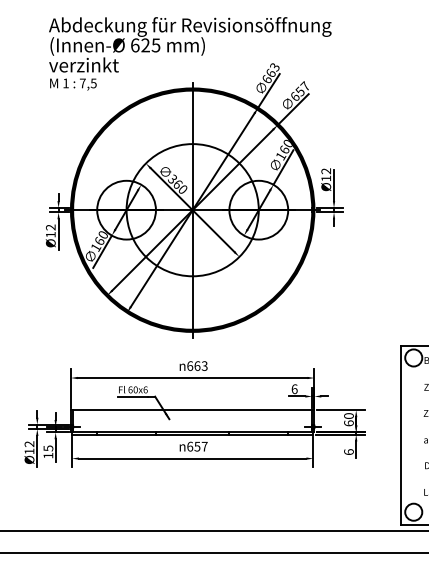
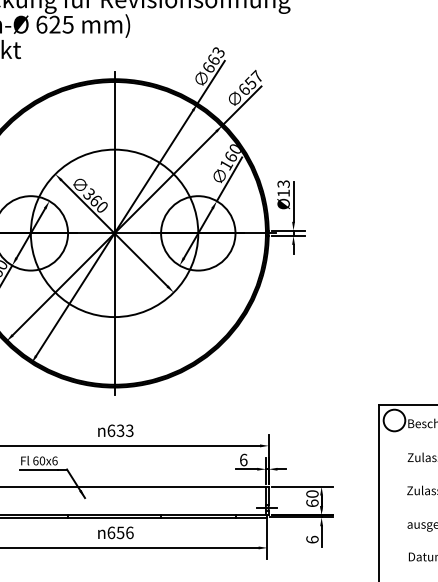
text: (326, 171) -> (284, 184), Ø12 -> Ø13
text: (197, 365) -> (120, 430), 663 -> 633
text: (204, 446) -> (129, 532), 657 -> 656

